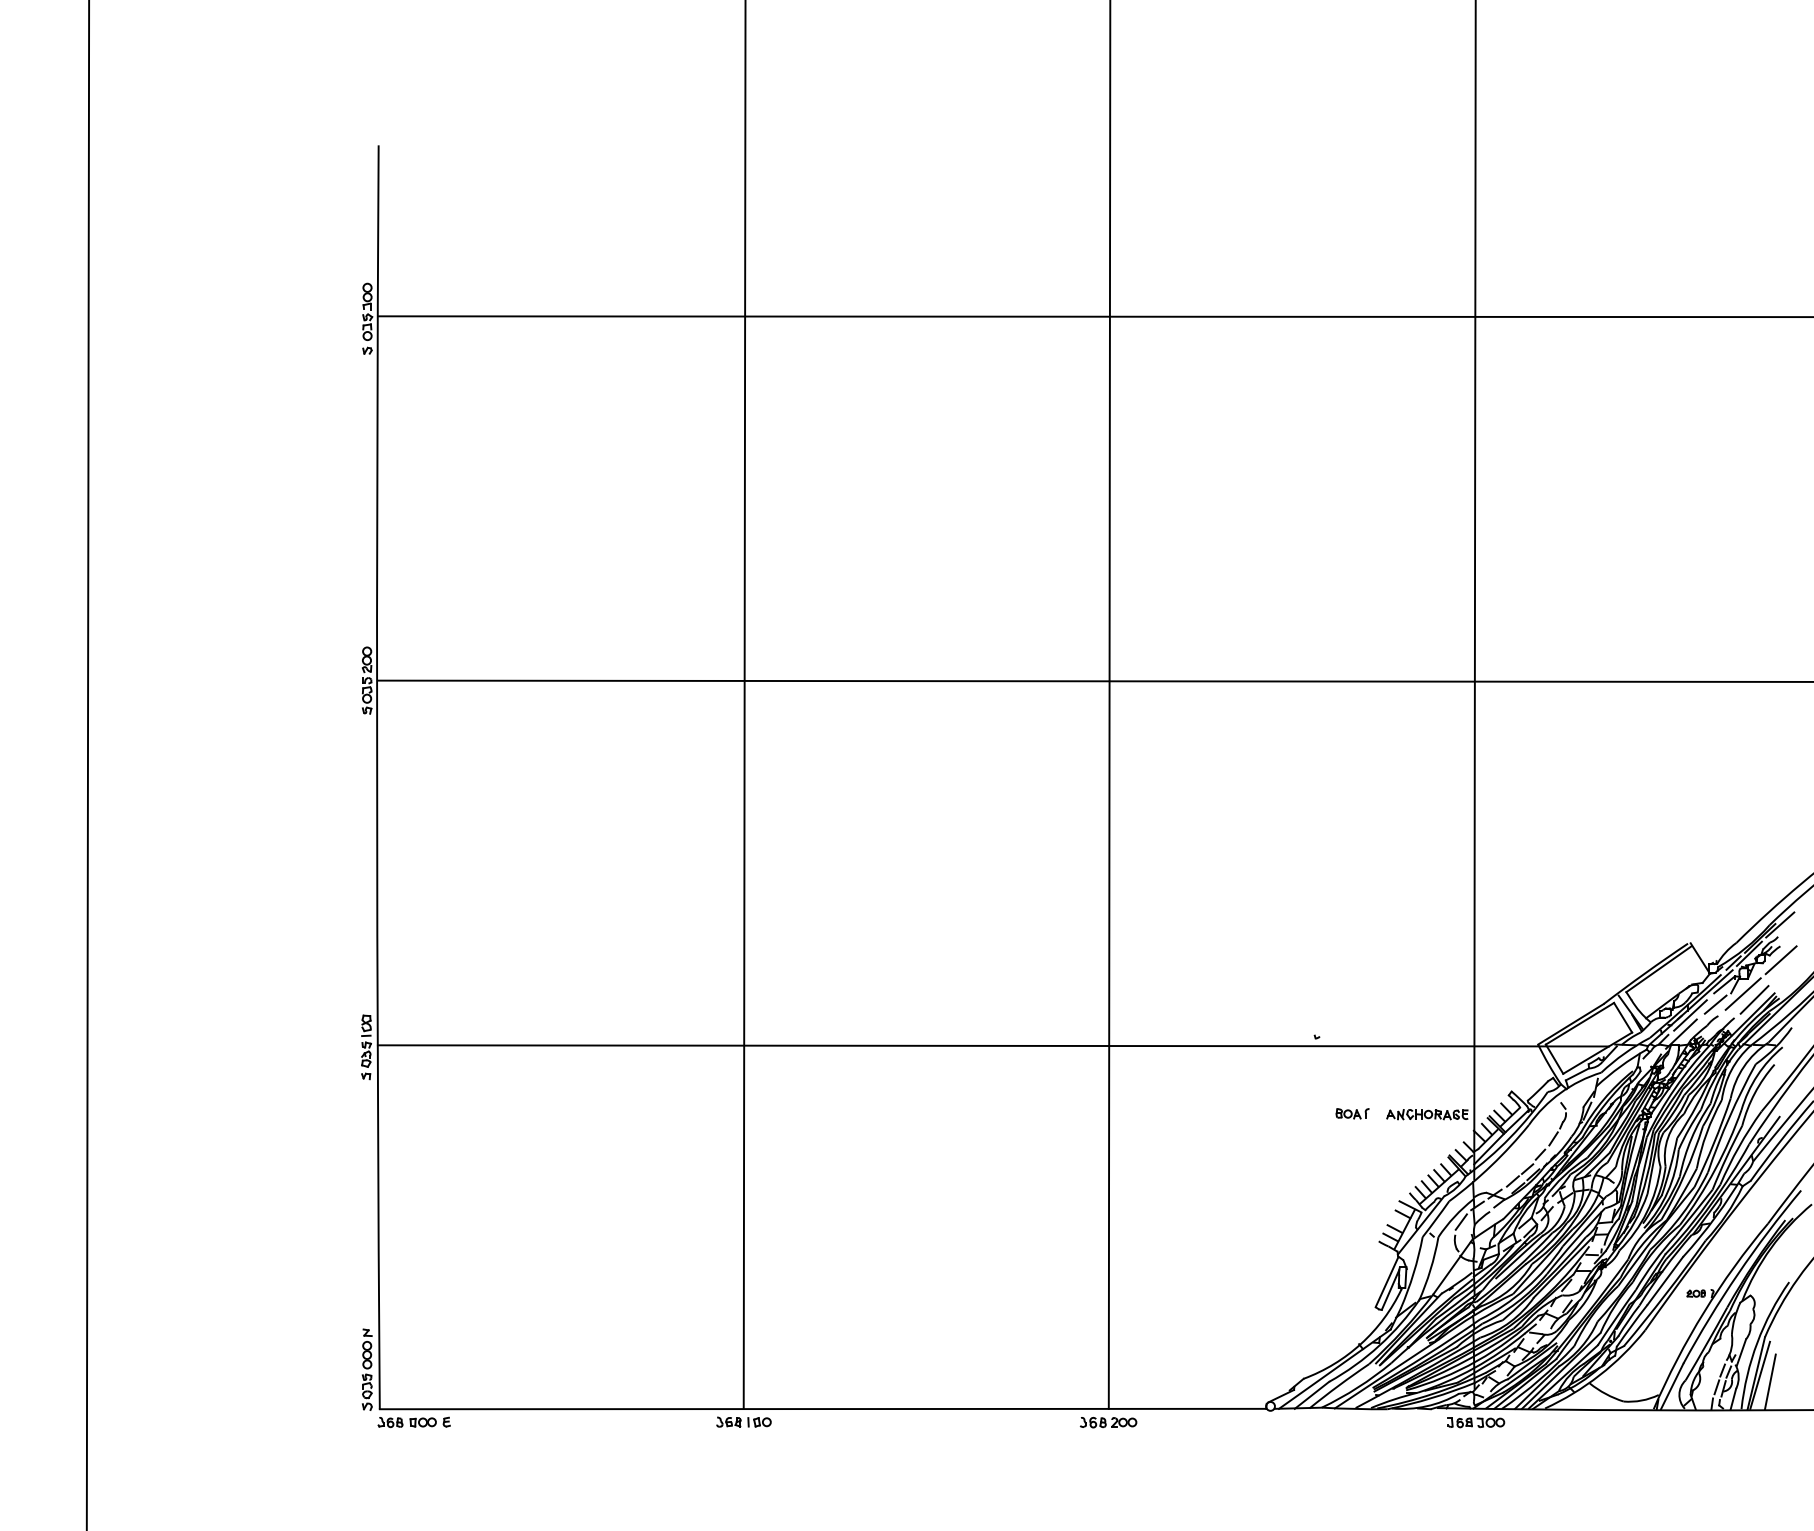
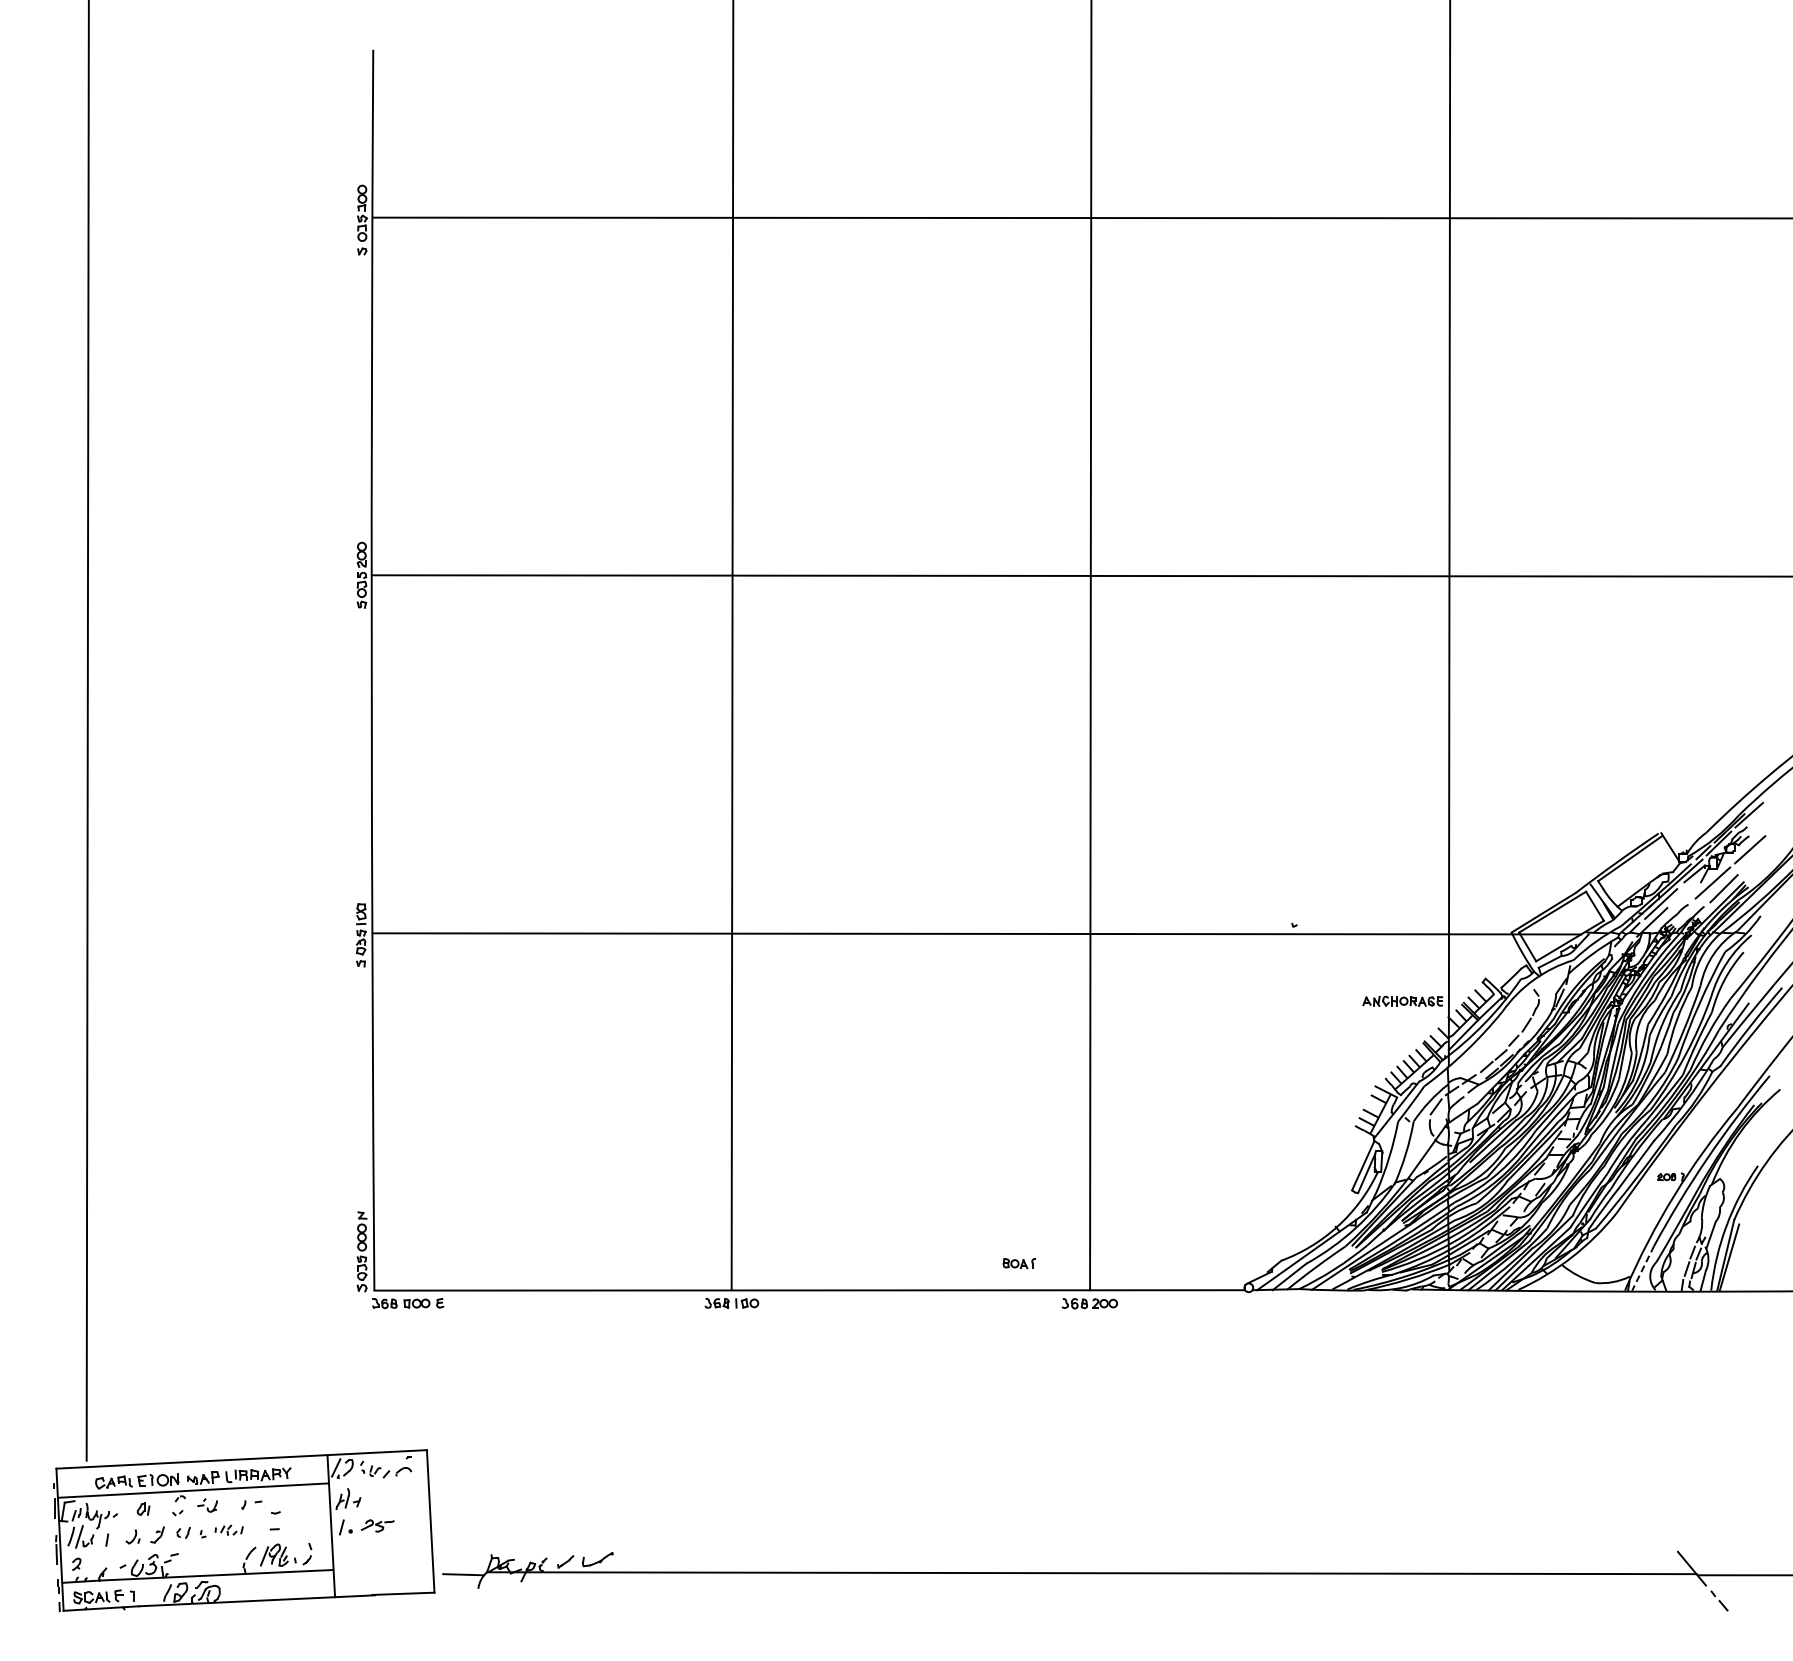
line: (1715, 1004) -> (1685, 893), removed
part: (1352, 1113) -> (1019, 1263), moved
line: (1770, 1381) -> (1739, 1263), removed
line: (1672, 1386) -> (1643, 1268), solid -> dashed
part: (1475, 1422) -> (1450, 1303), removed

